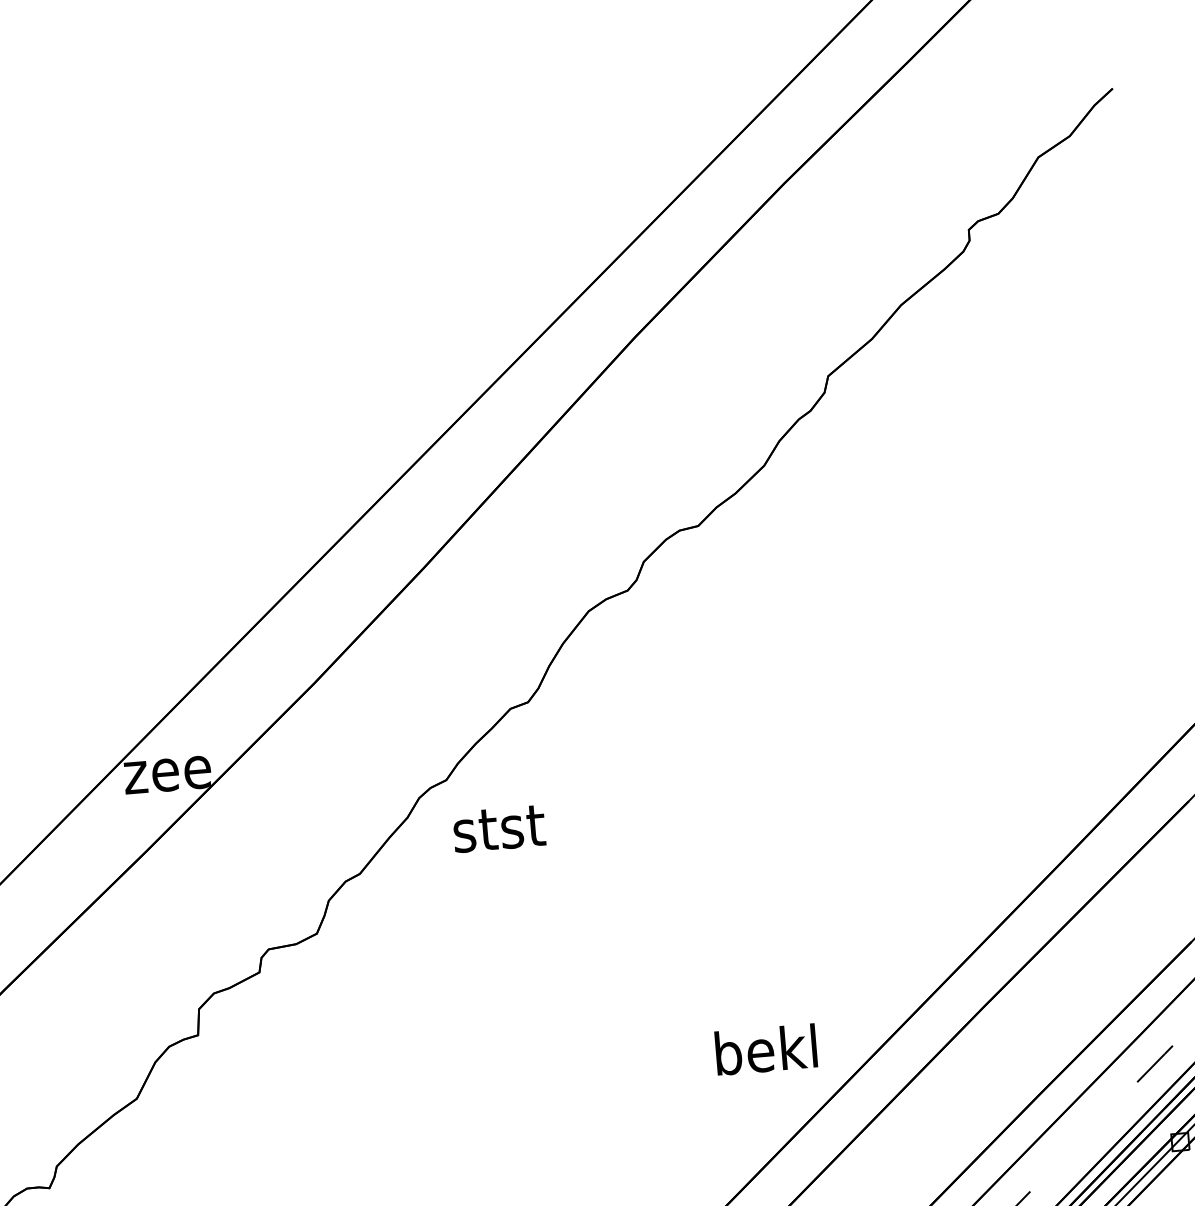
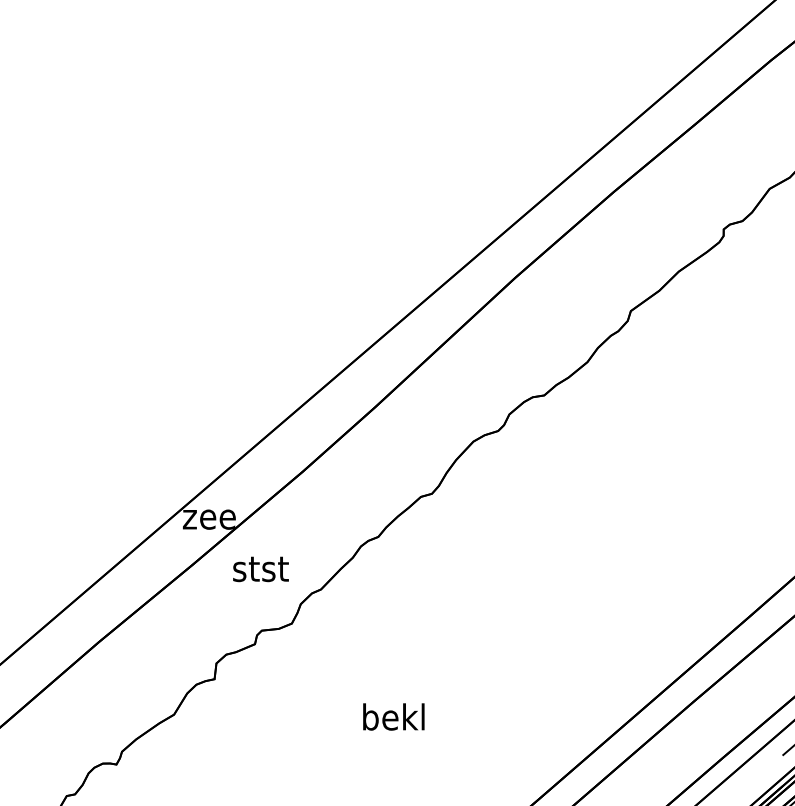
text: (498, 829) -> (260, 569), moved
text: (765, 1048) -> (393, 716), moved

